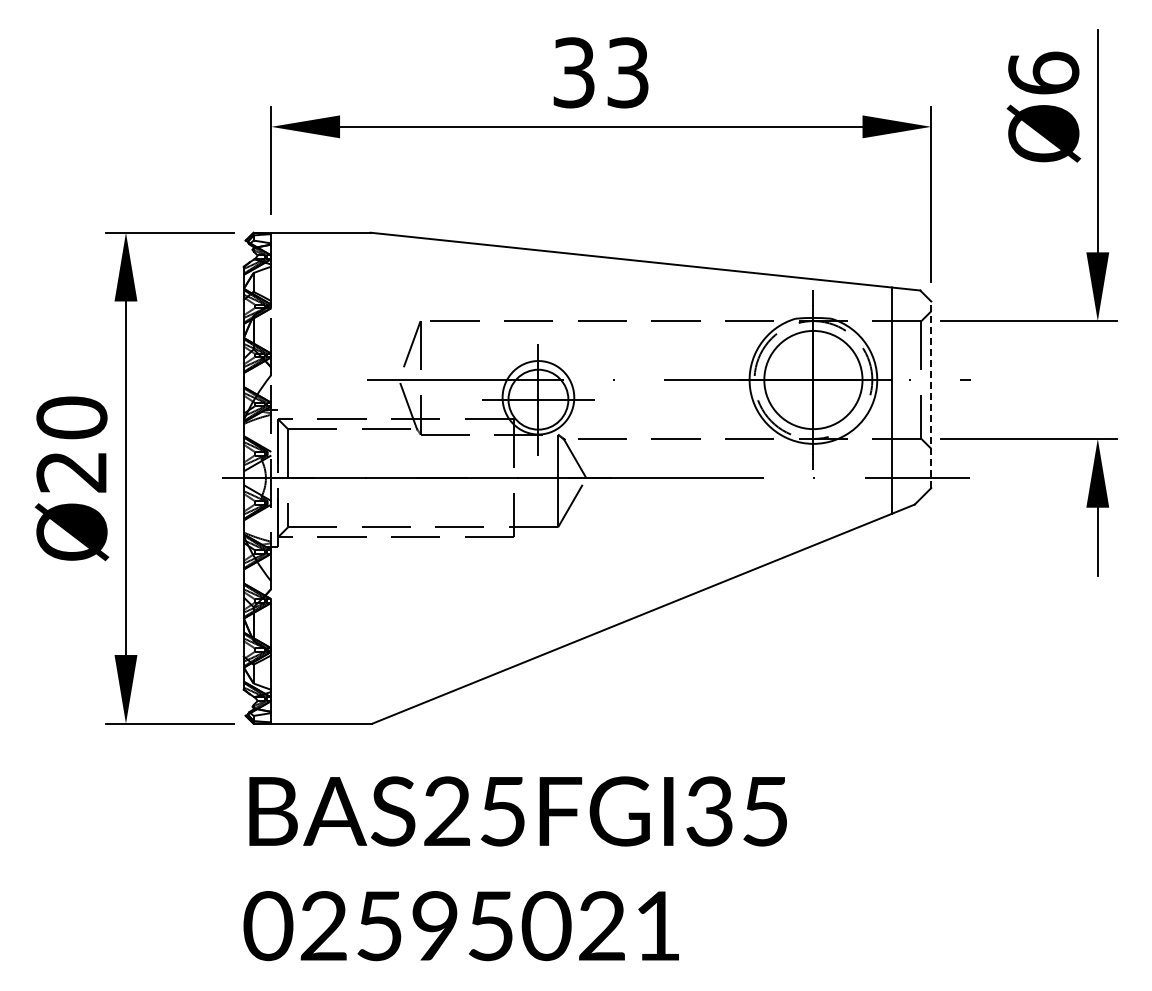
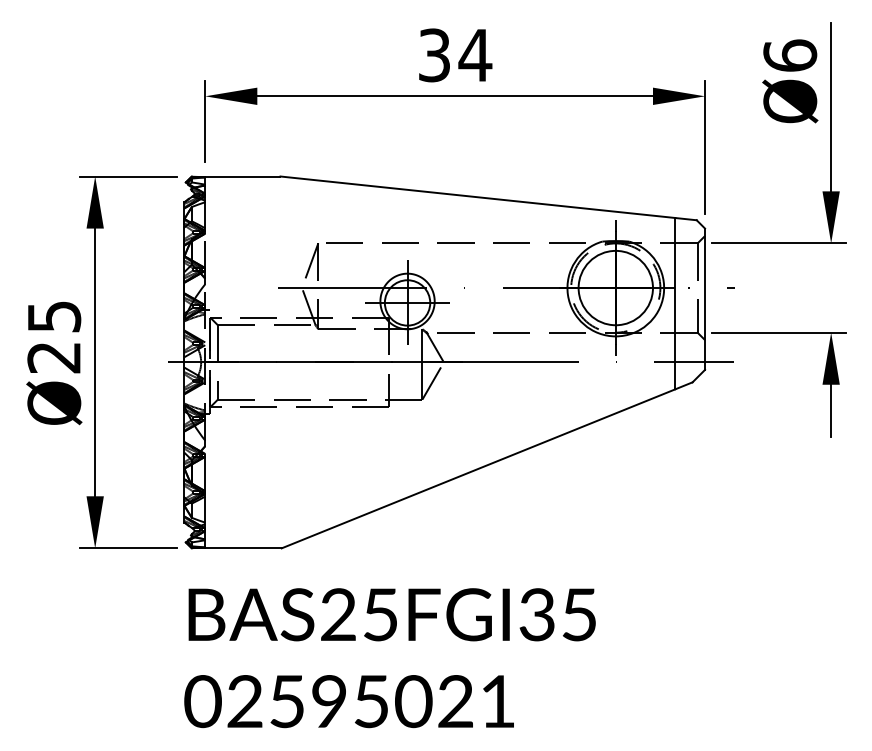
text: (627, 72) -> (475, 55), 33 -> 34
line: (931, 394) -> (705, 299), dashed -> solid
text: (71, 417) -> (53, 316), Ø20 -> Ø25

